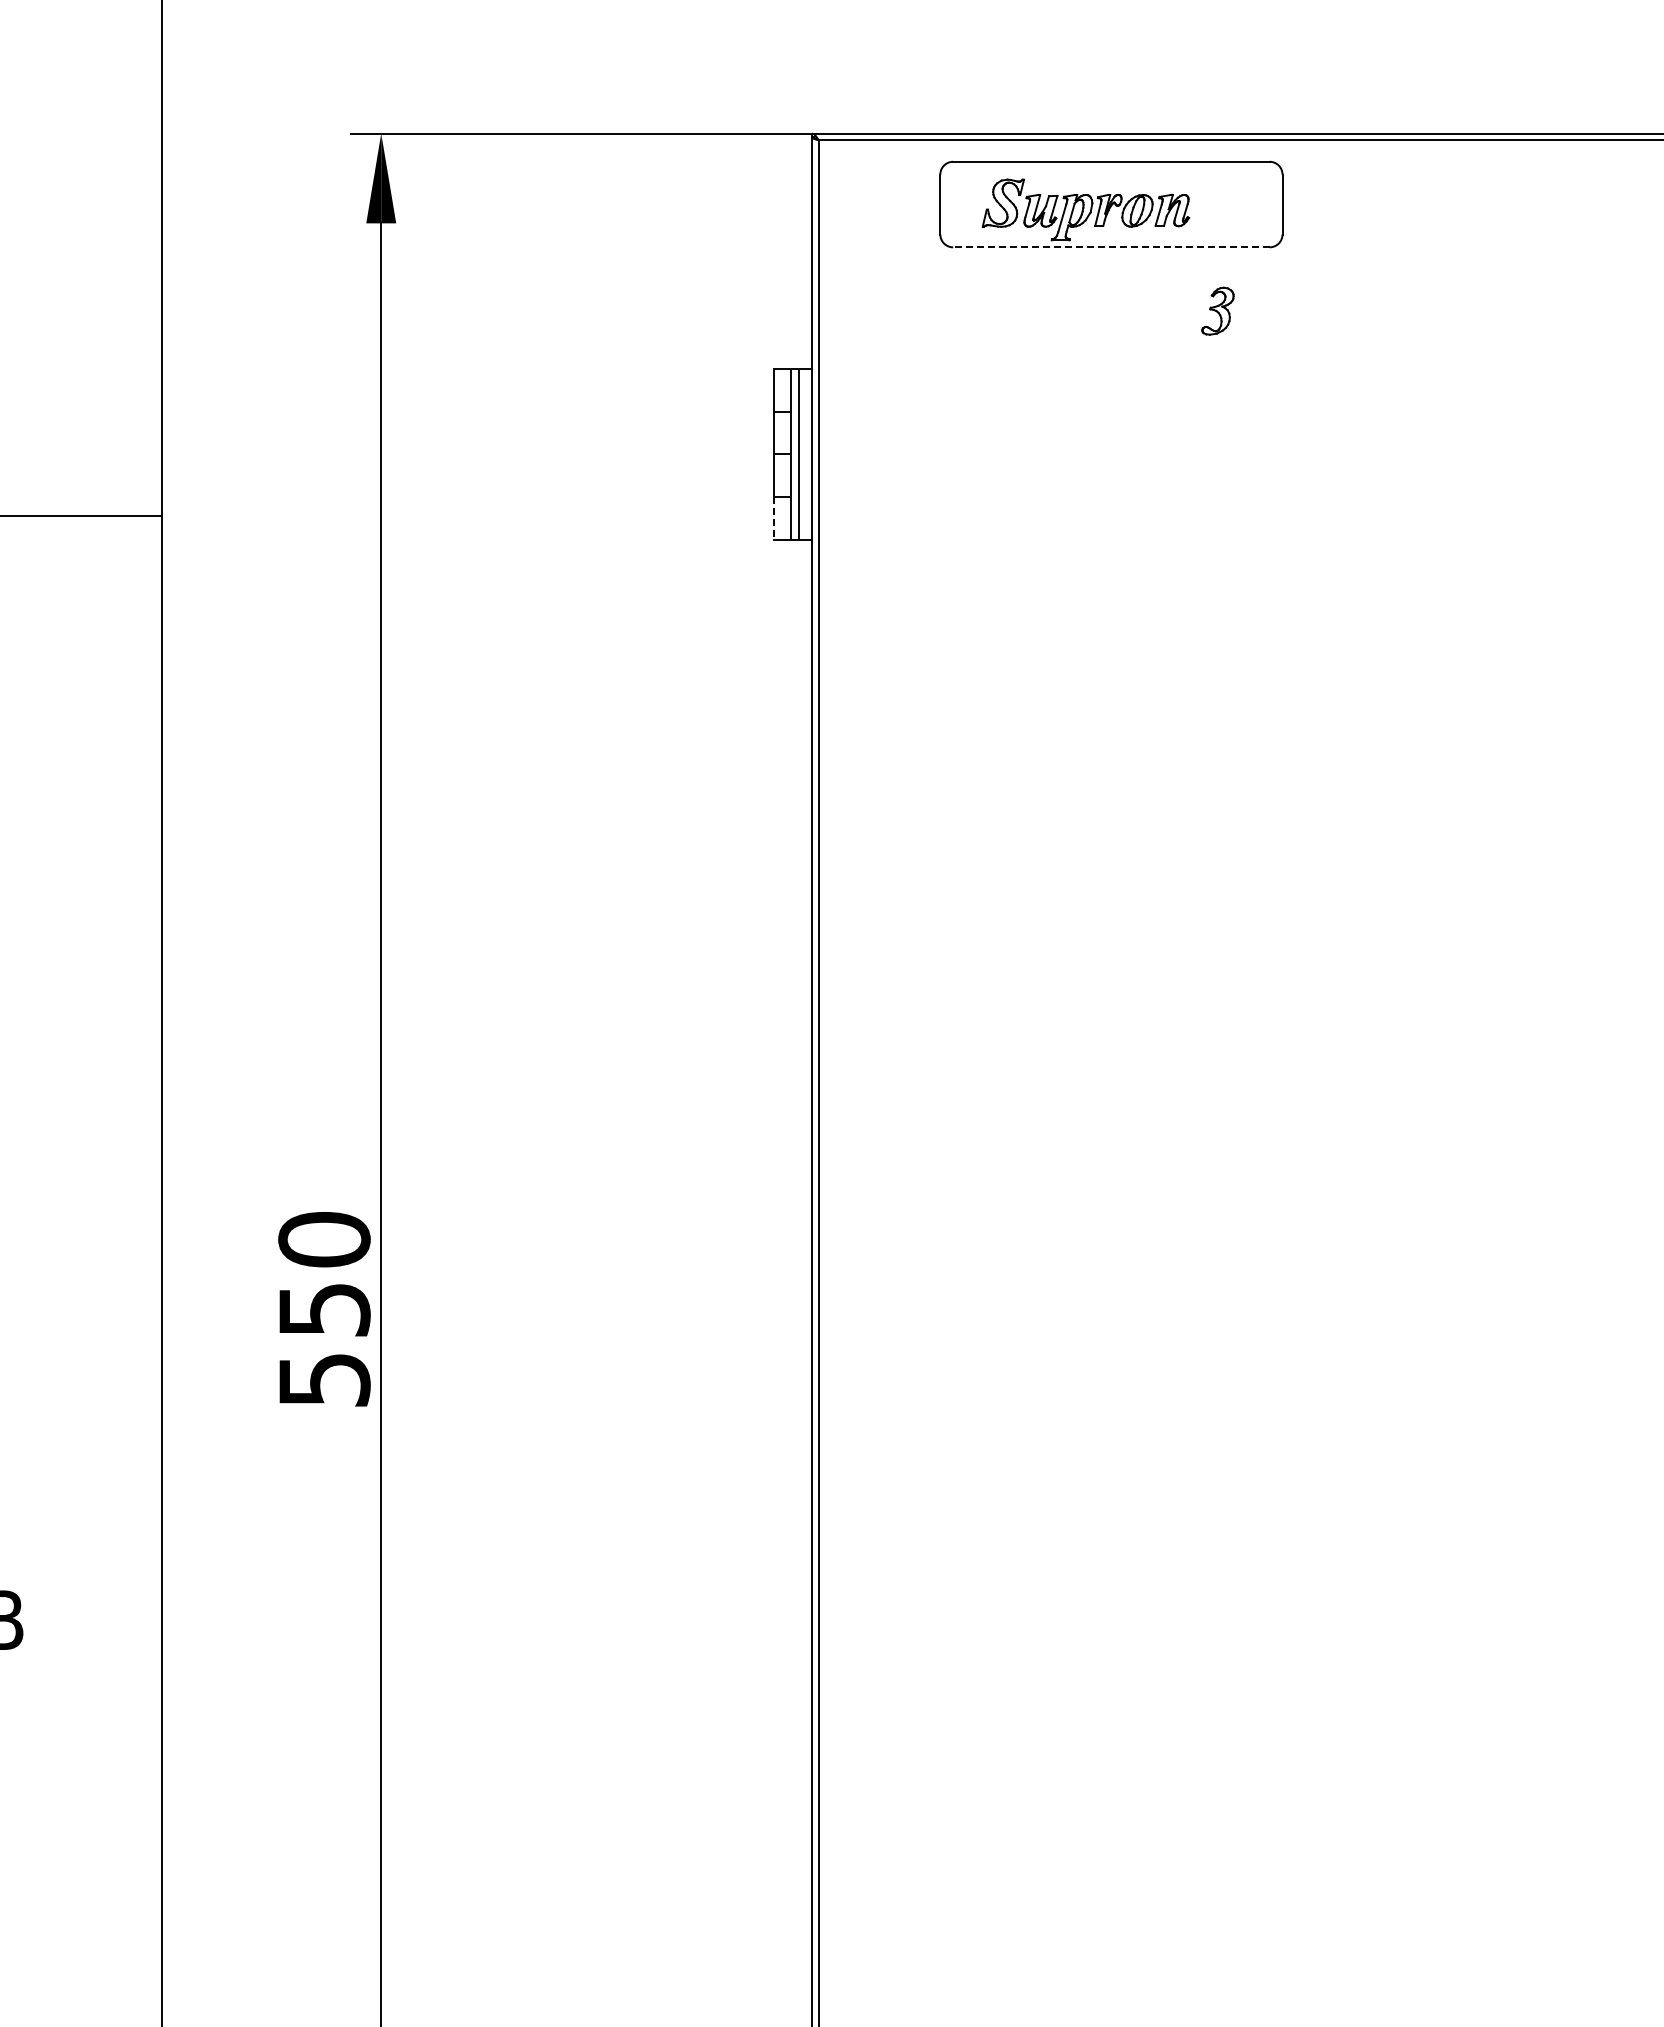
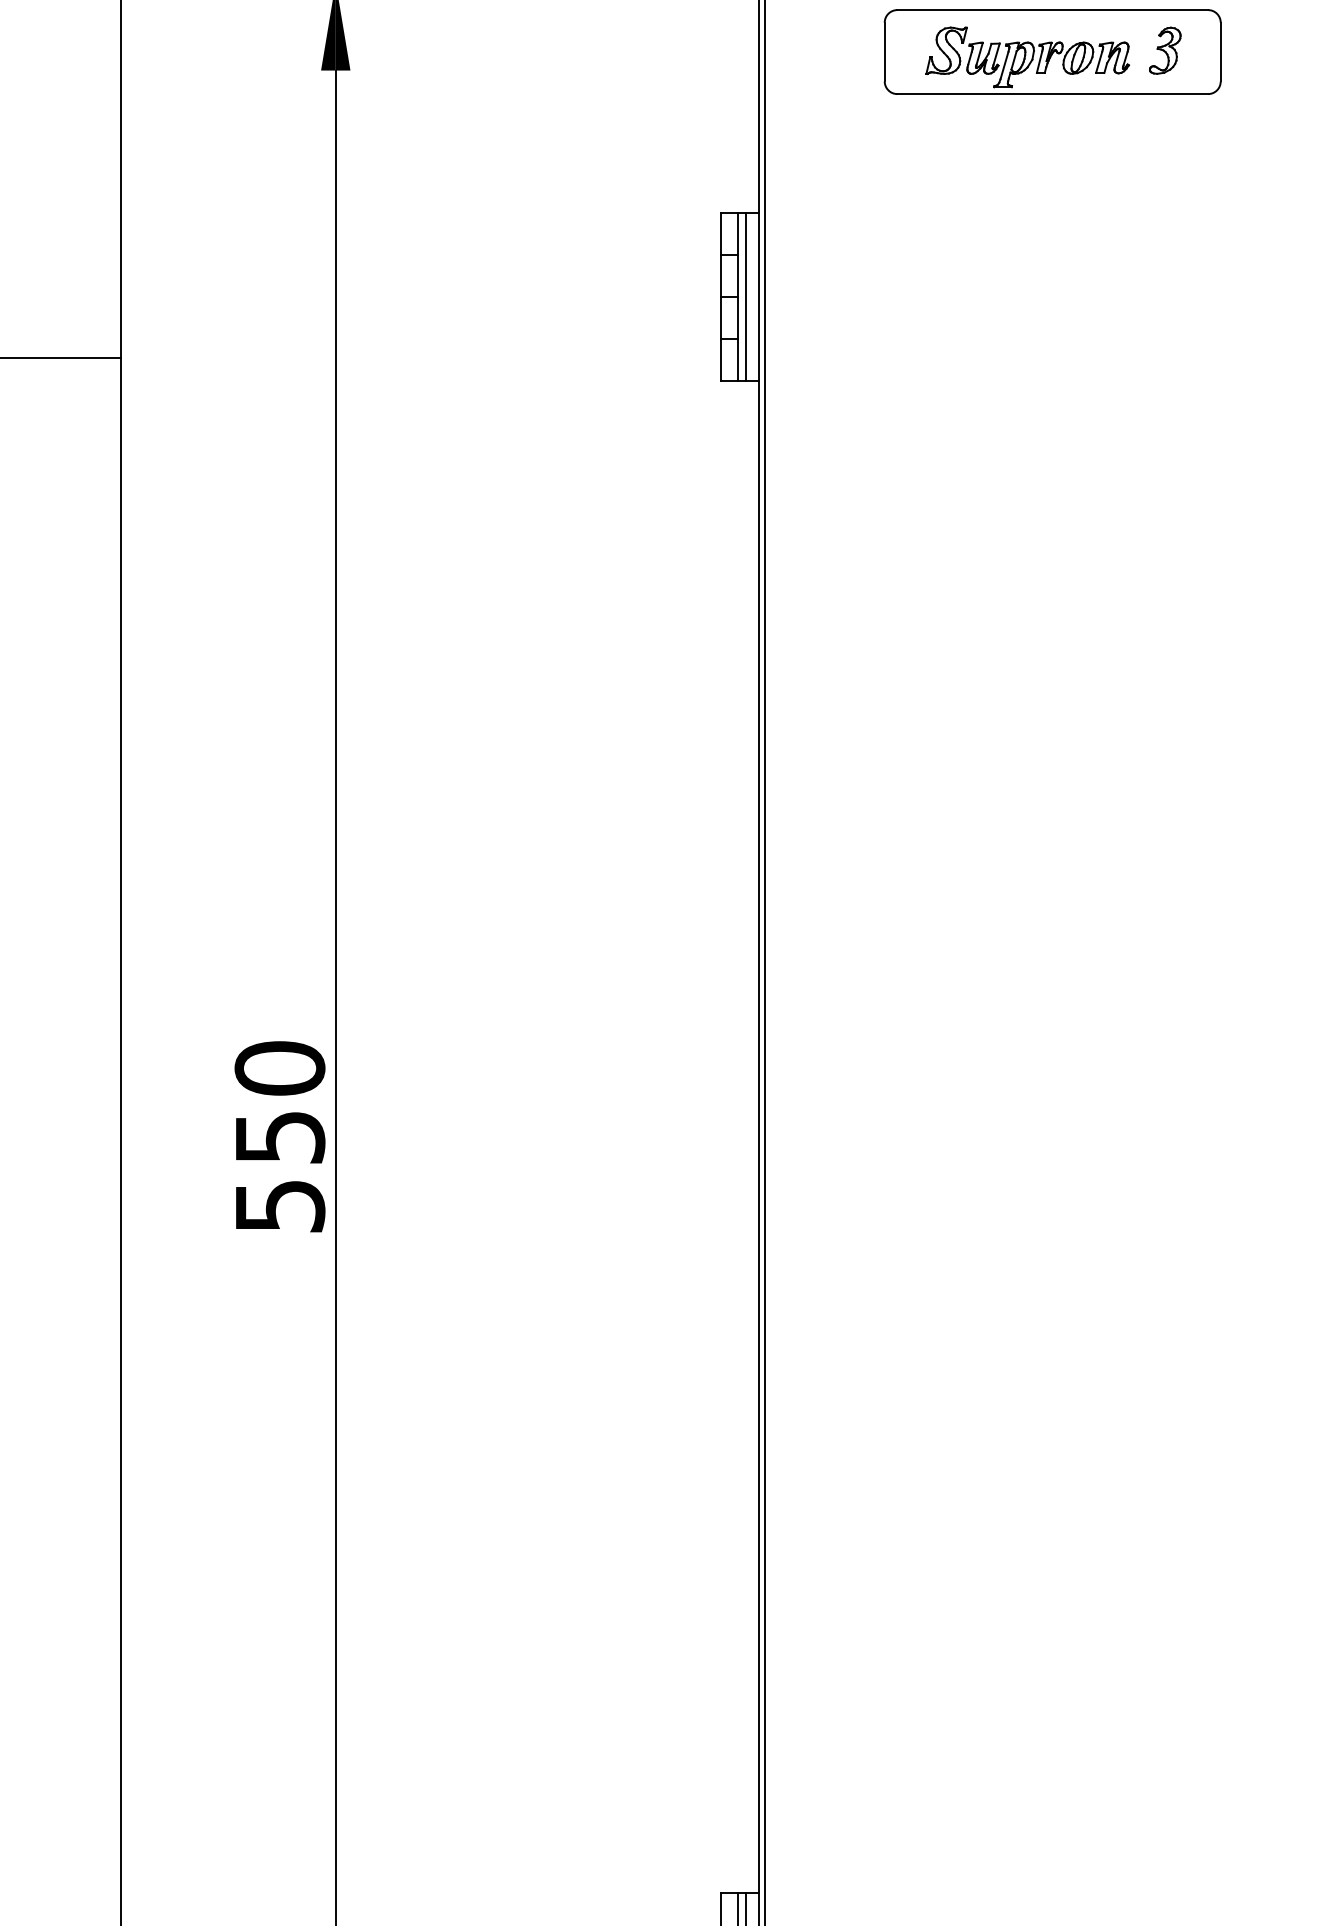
line: (1110, 247) -> (1051, 94), dashed -> solid
part: (1217, 310) -> (1164, 50), moved
line: (773, 519) -> (720, 361), dashed -> solid

